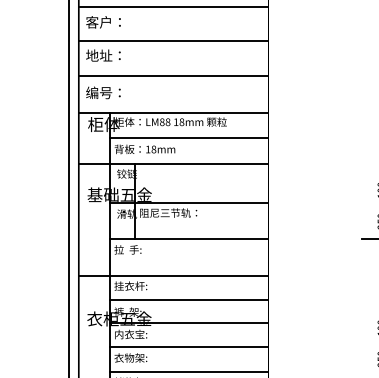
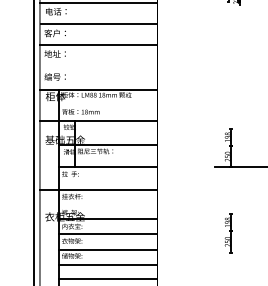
line: (173, 75) -> (98, 66), removed
line: (189, 137) -> (108, 104), removed
line: (189, 300) -> (108, 205), removed

